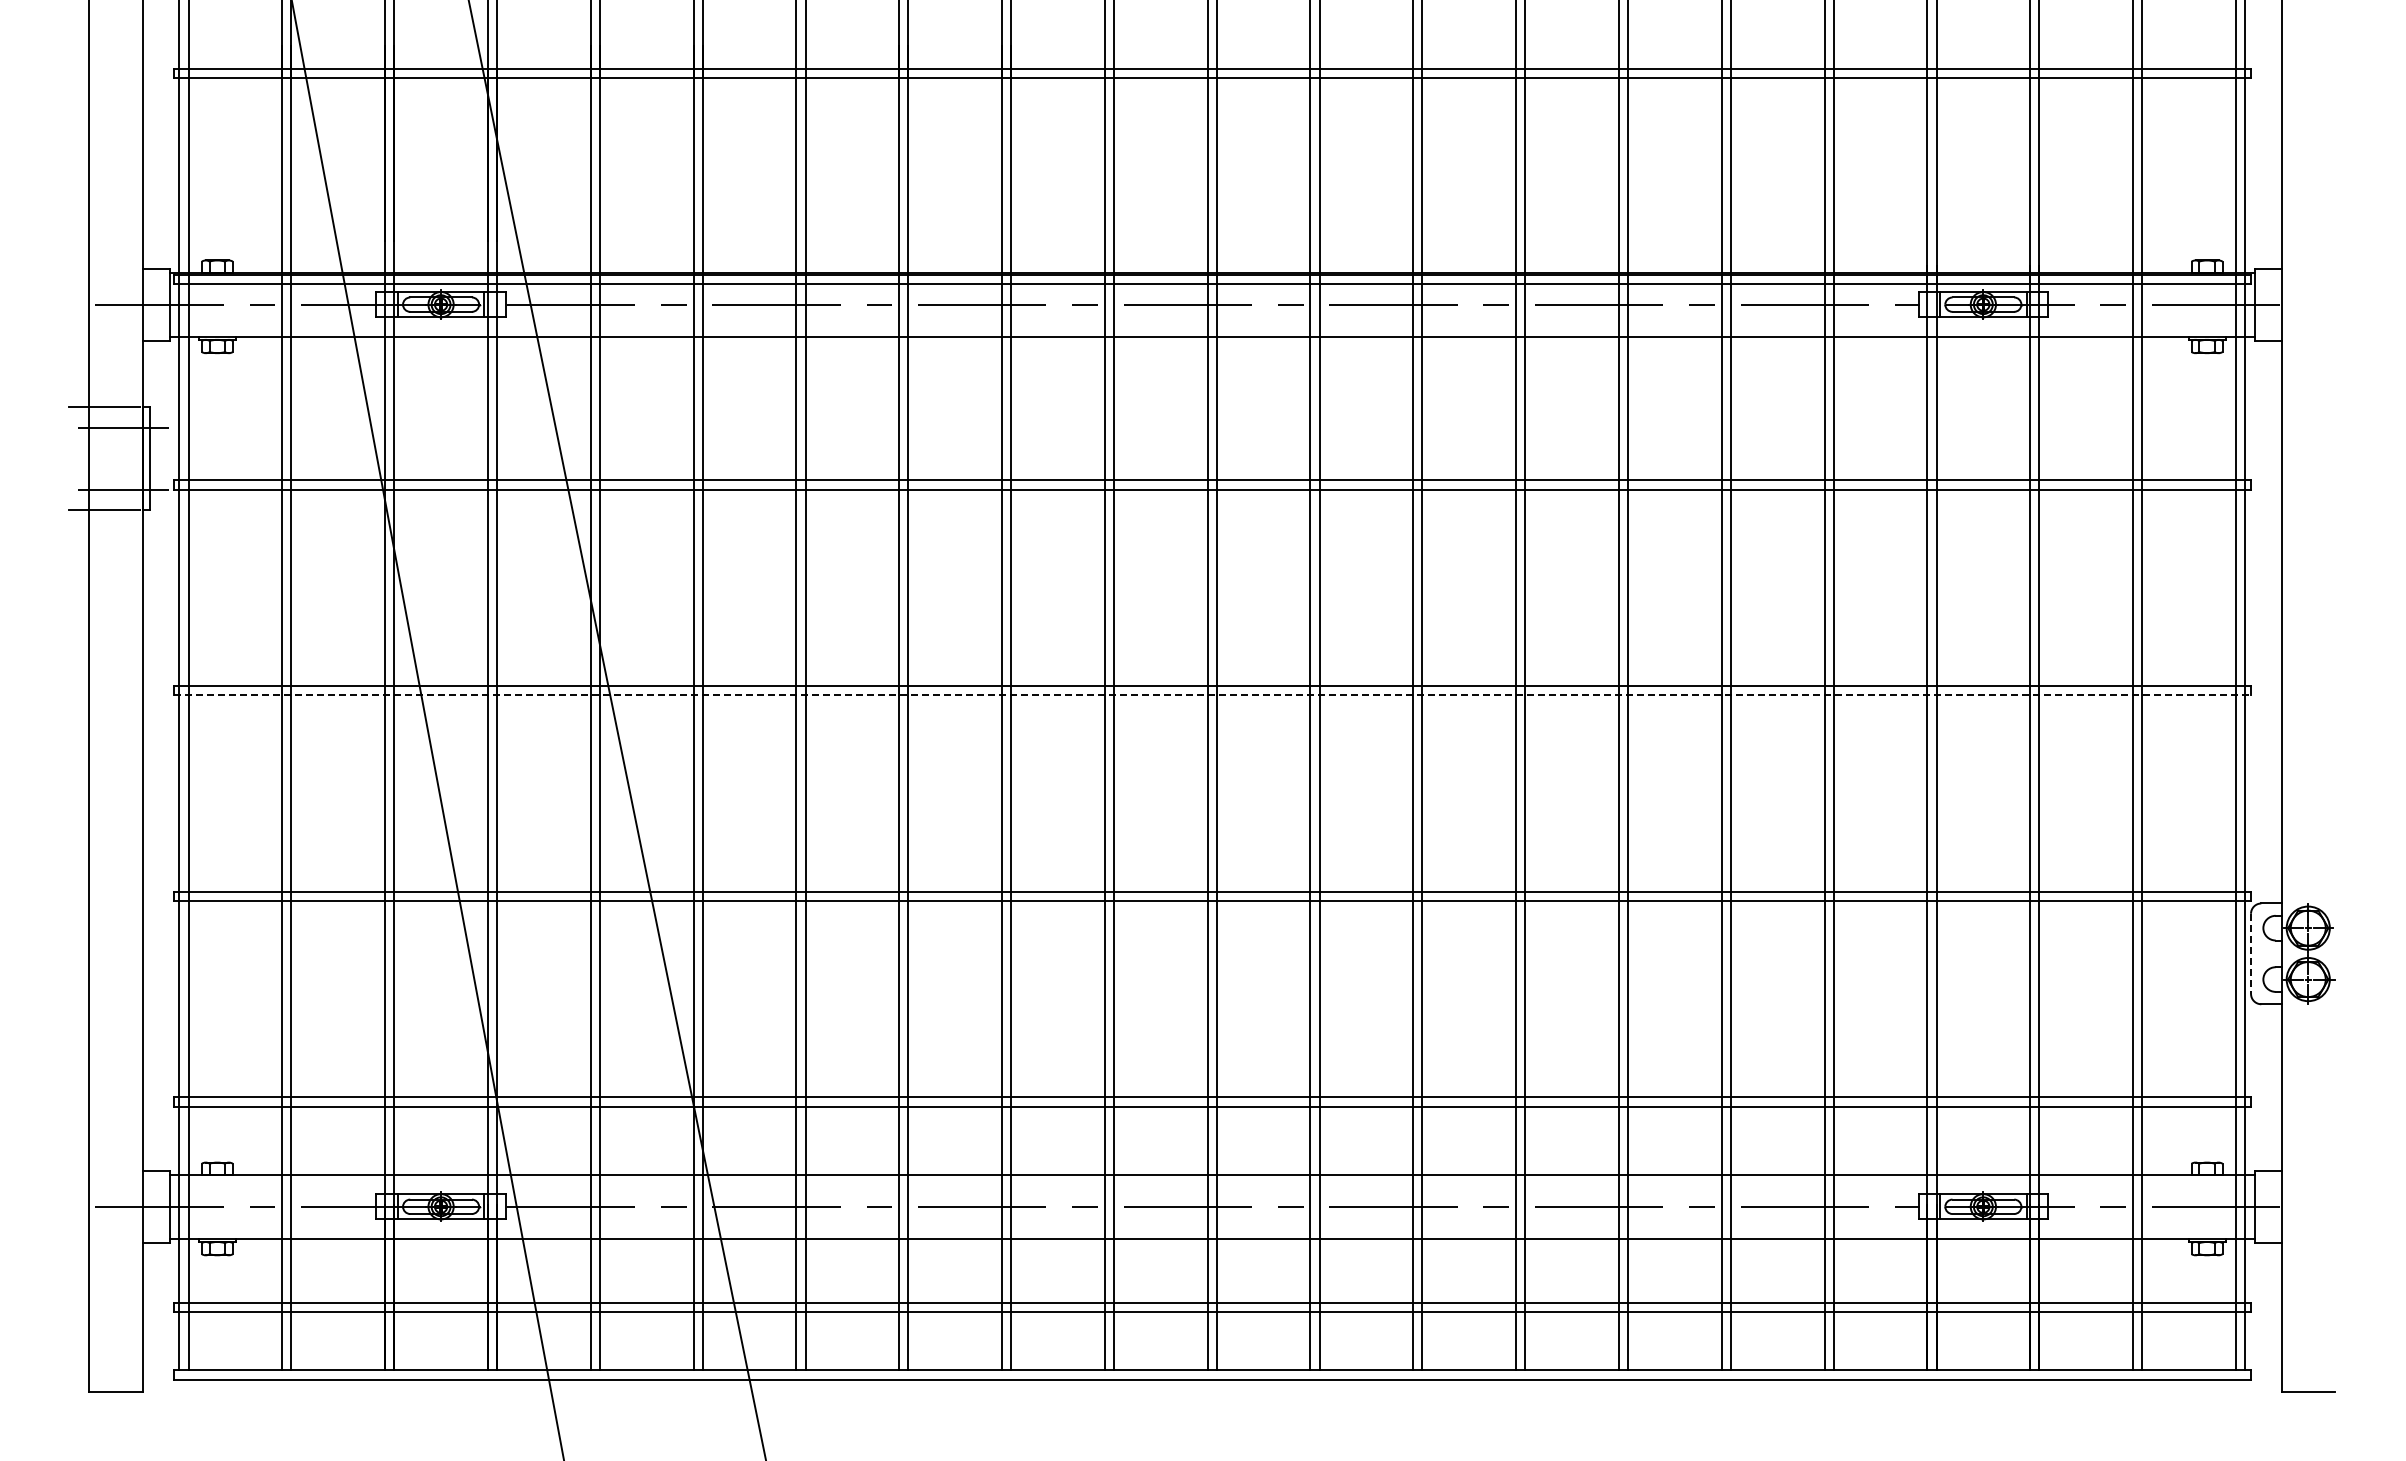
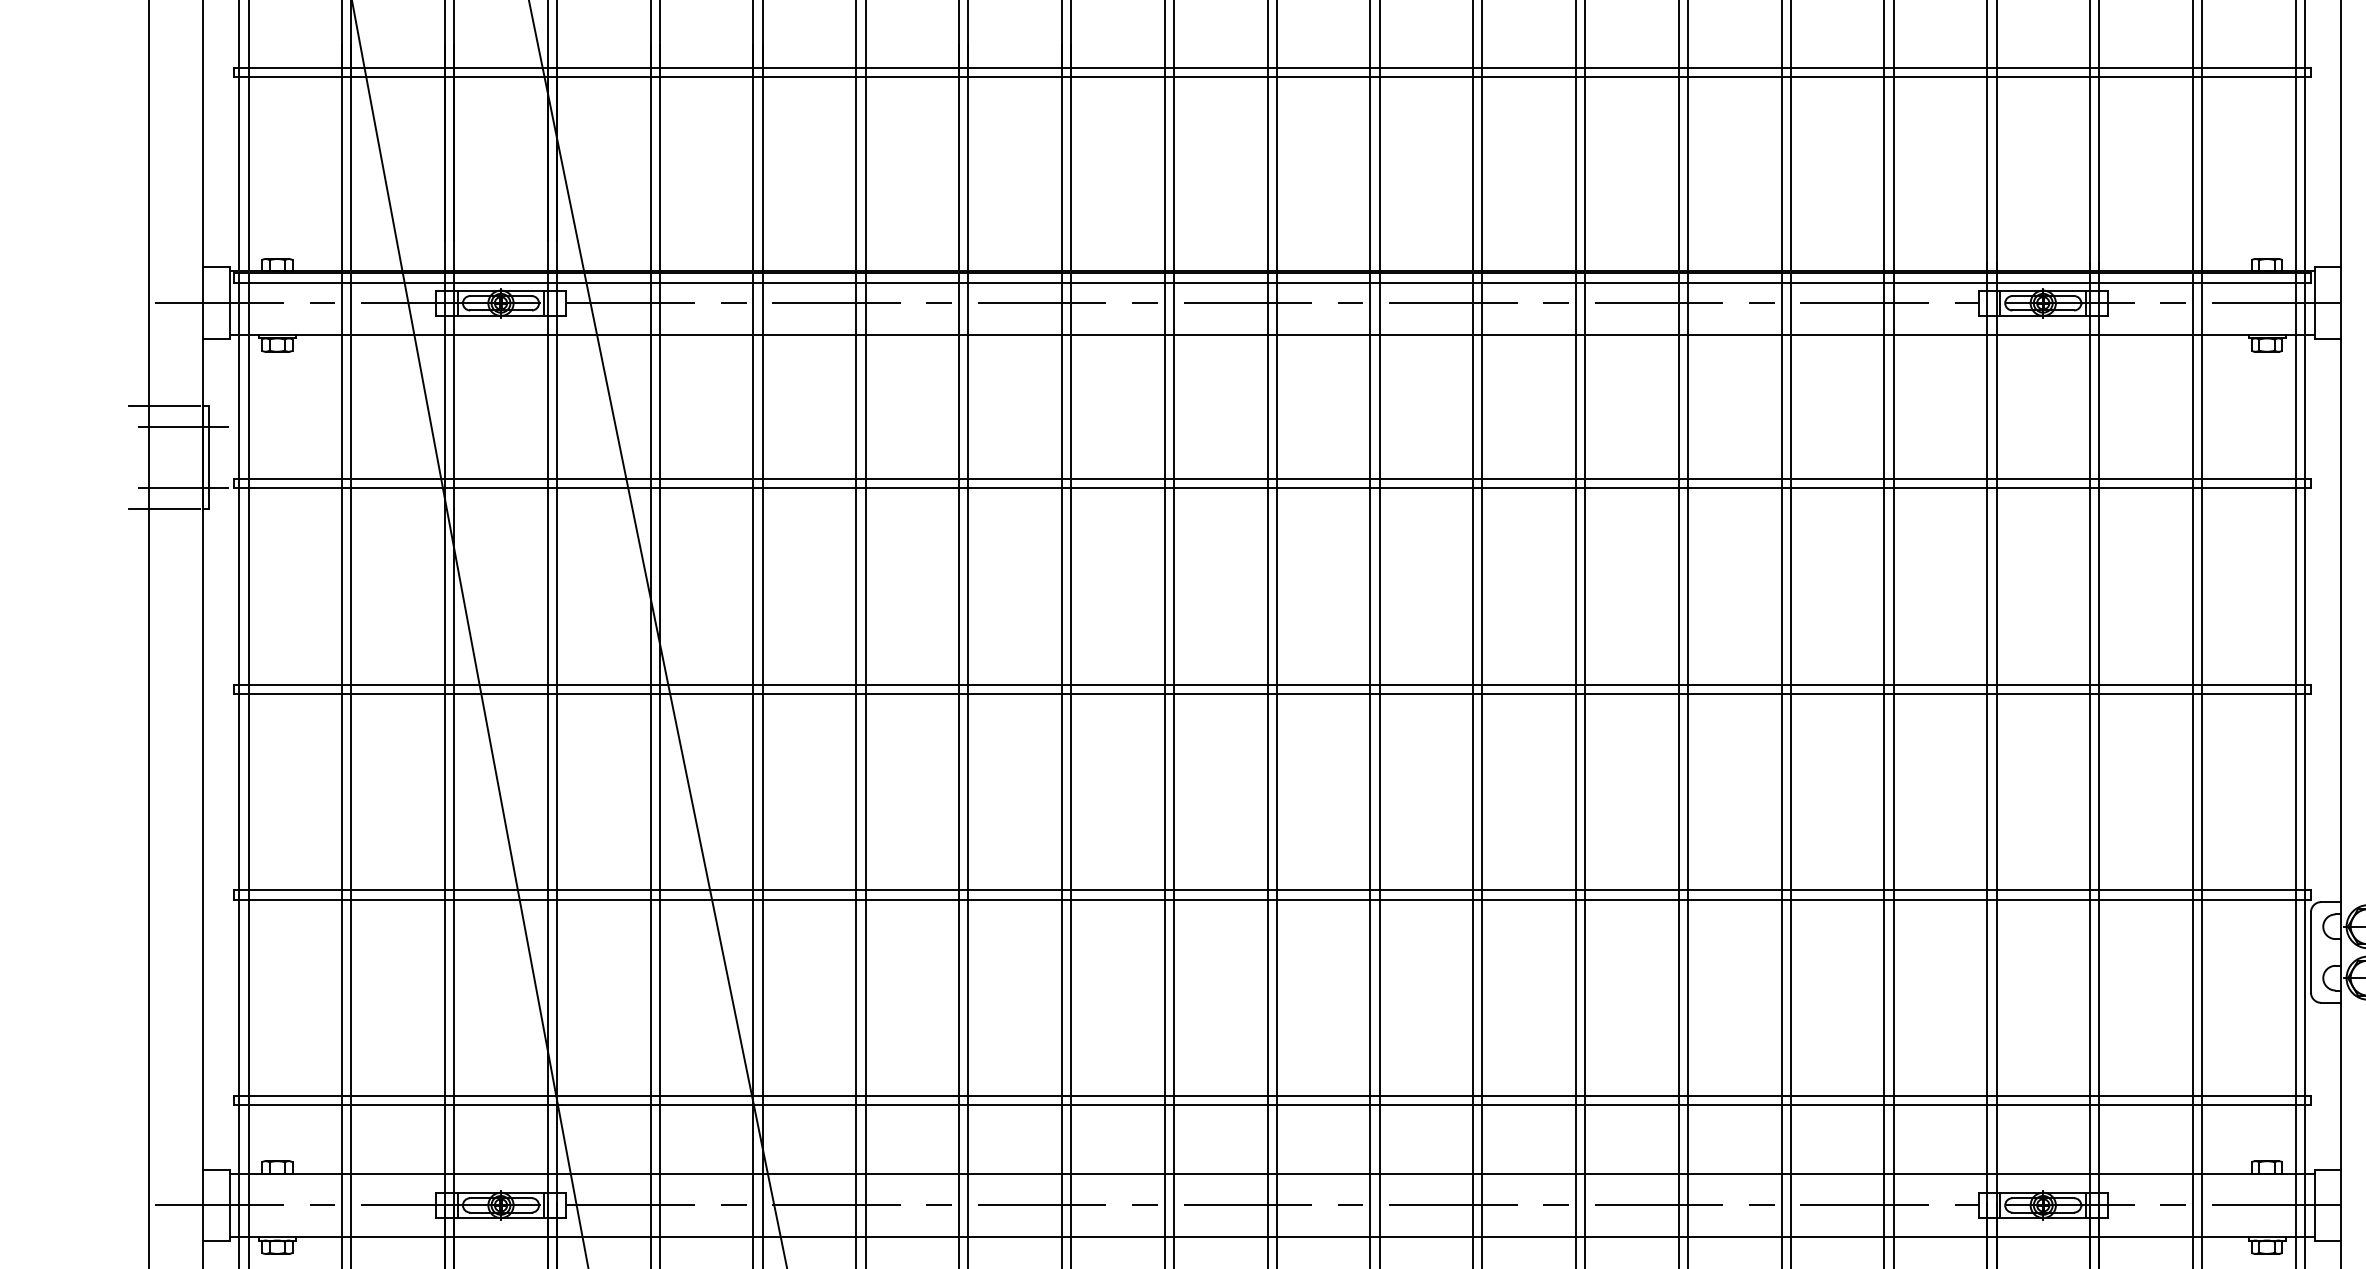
line: (1212, 695) -> (1272, 694), dashed -> solid
line: (2251, 954) -> (2311, 953), dashed -> solid

